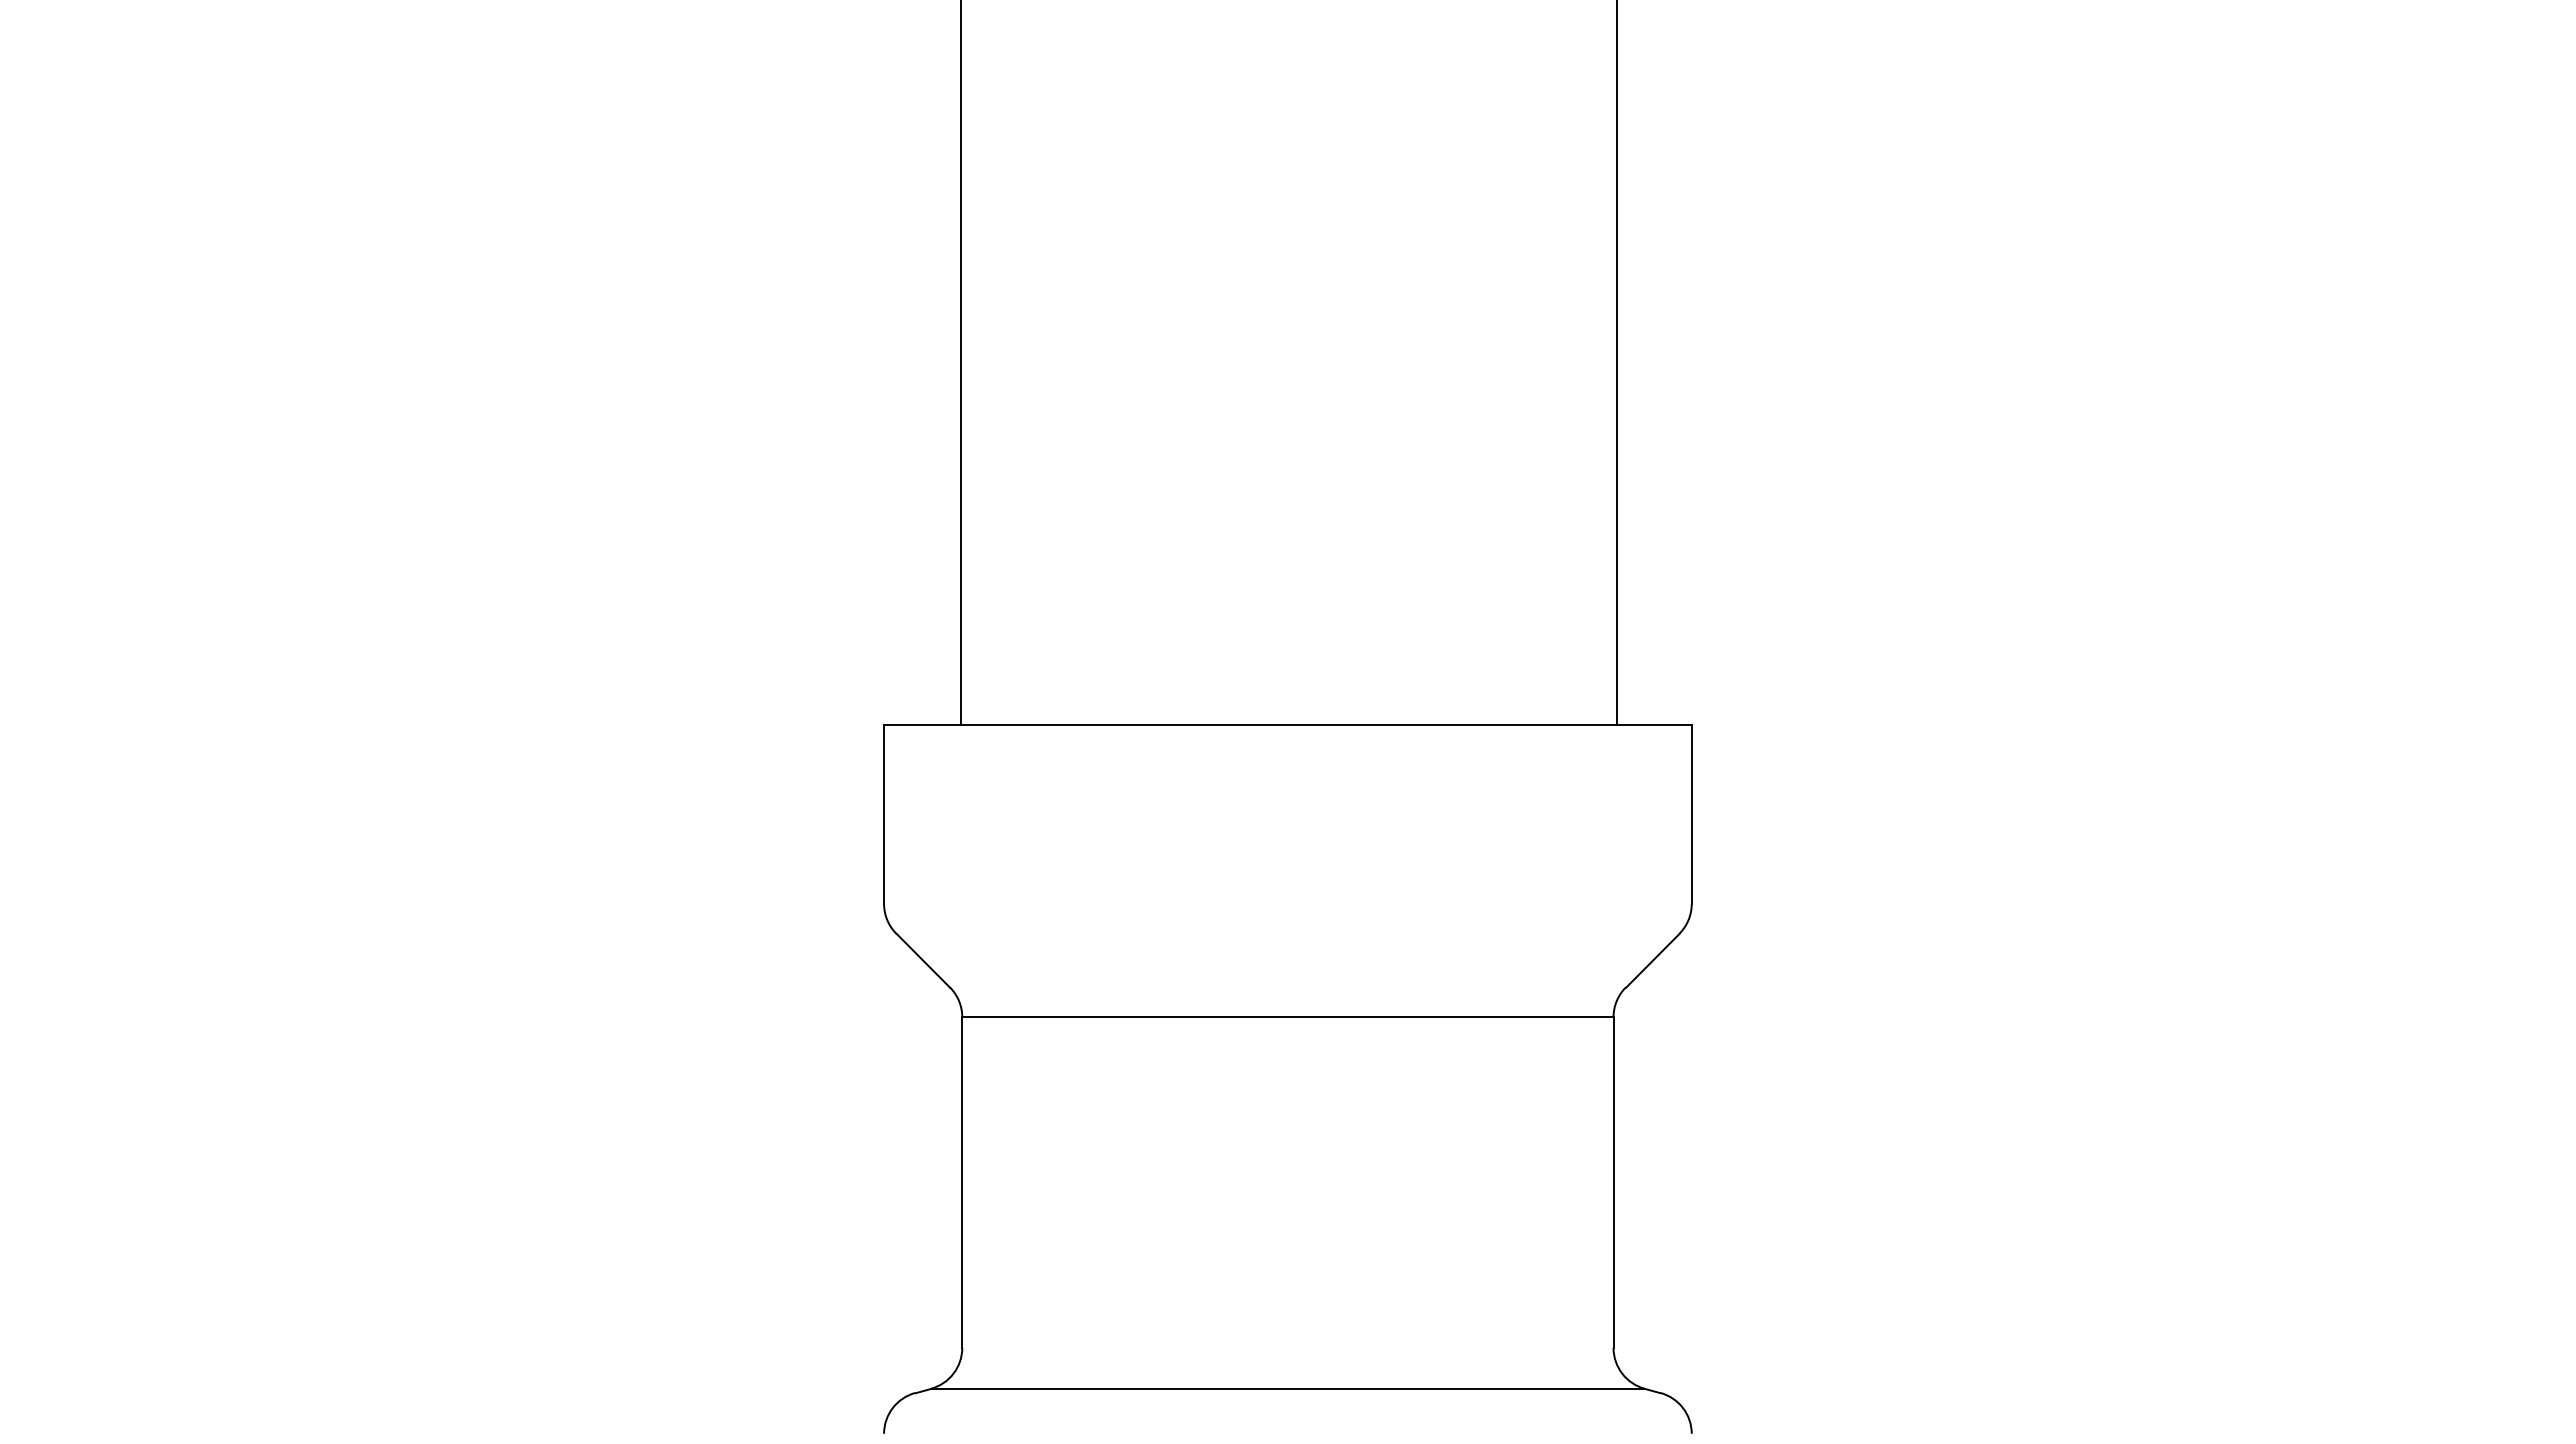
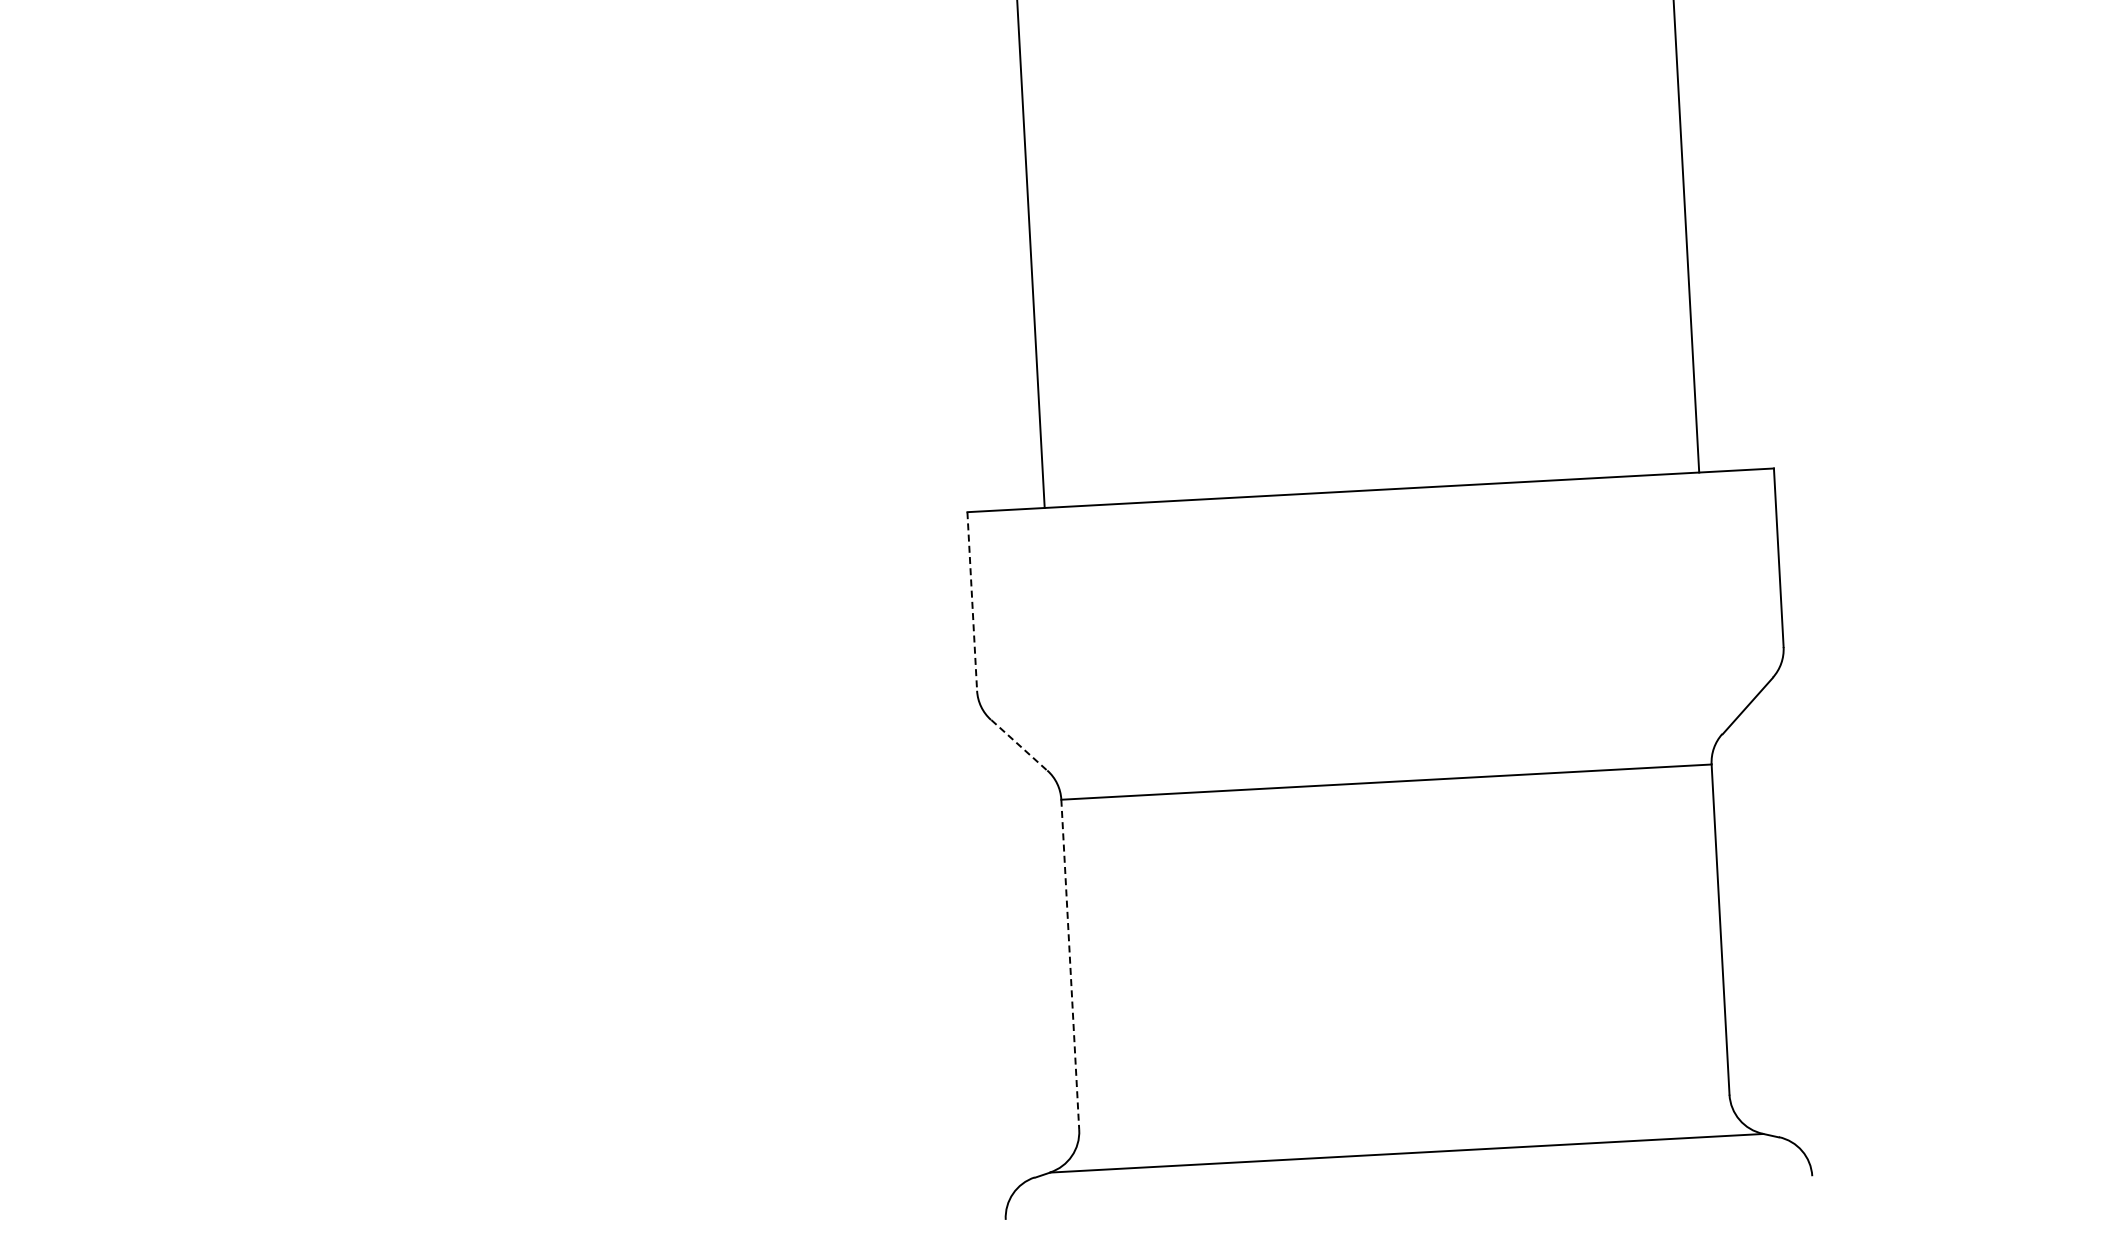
line: (884, 814) -> (972, 601), solid -> dashed
line: (923, 960) -> (1019, 745), solid -> dashed
line: (962, 1183) -> (1070, 965), solid -> dashed

